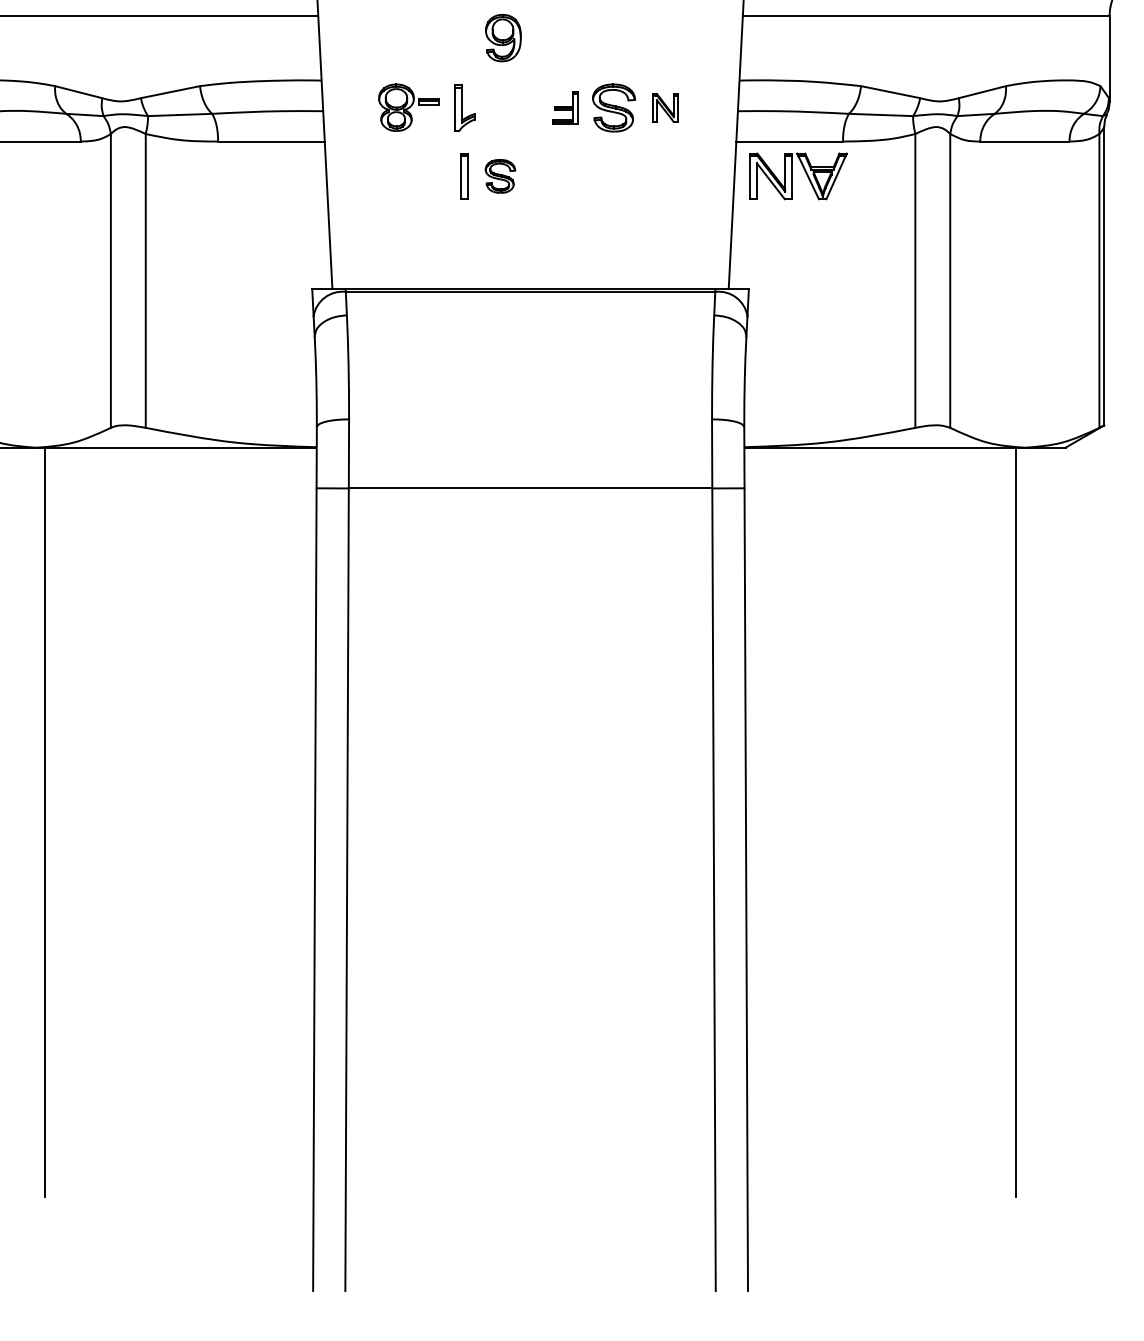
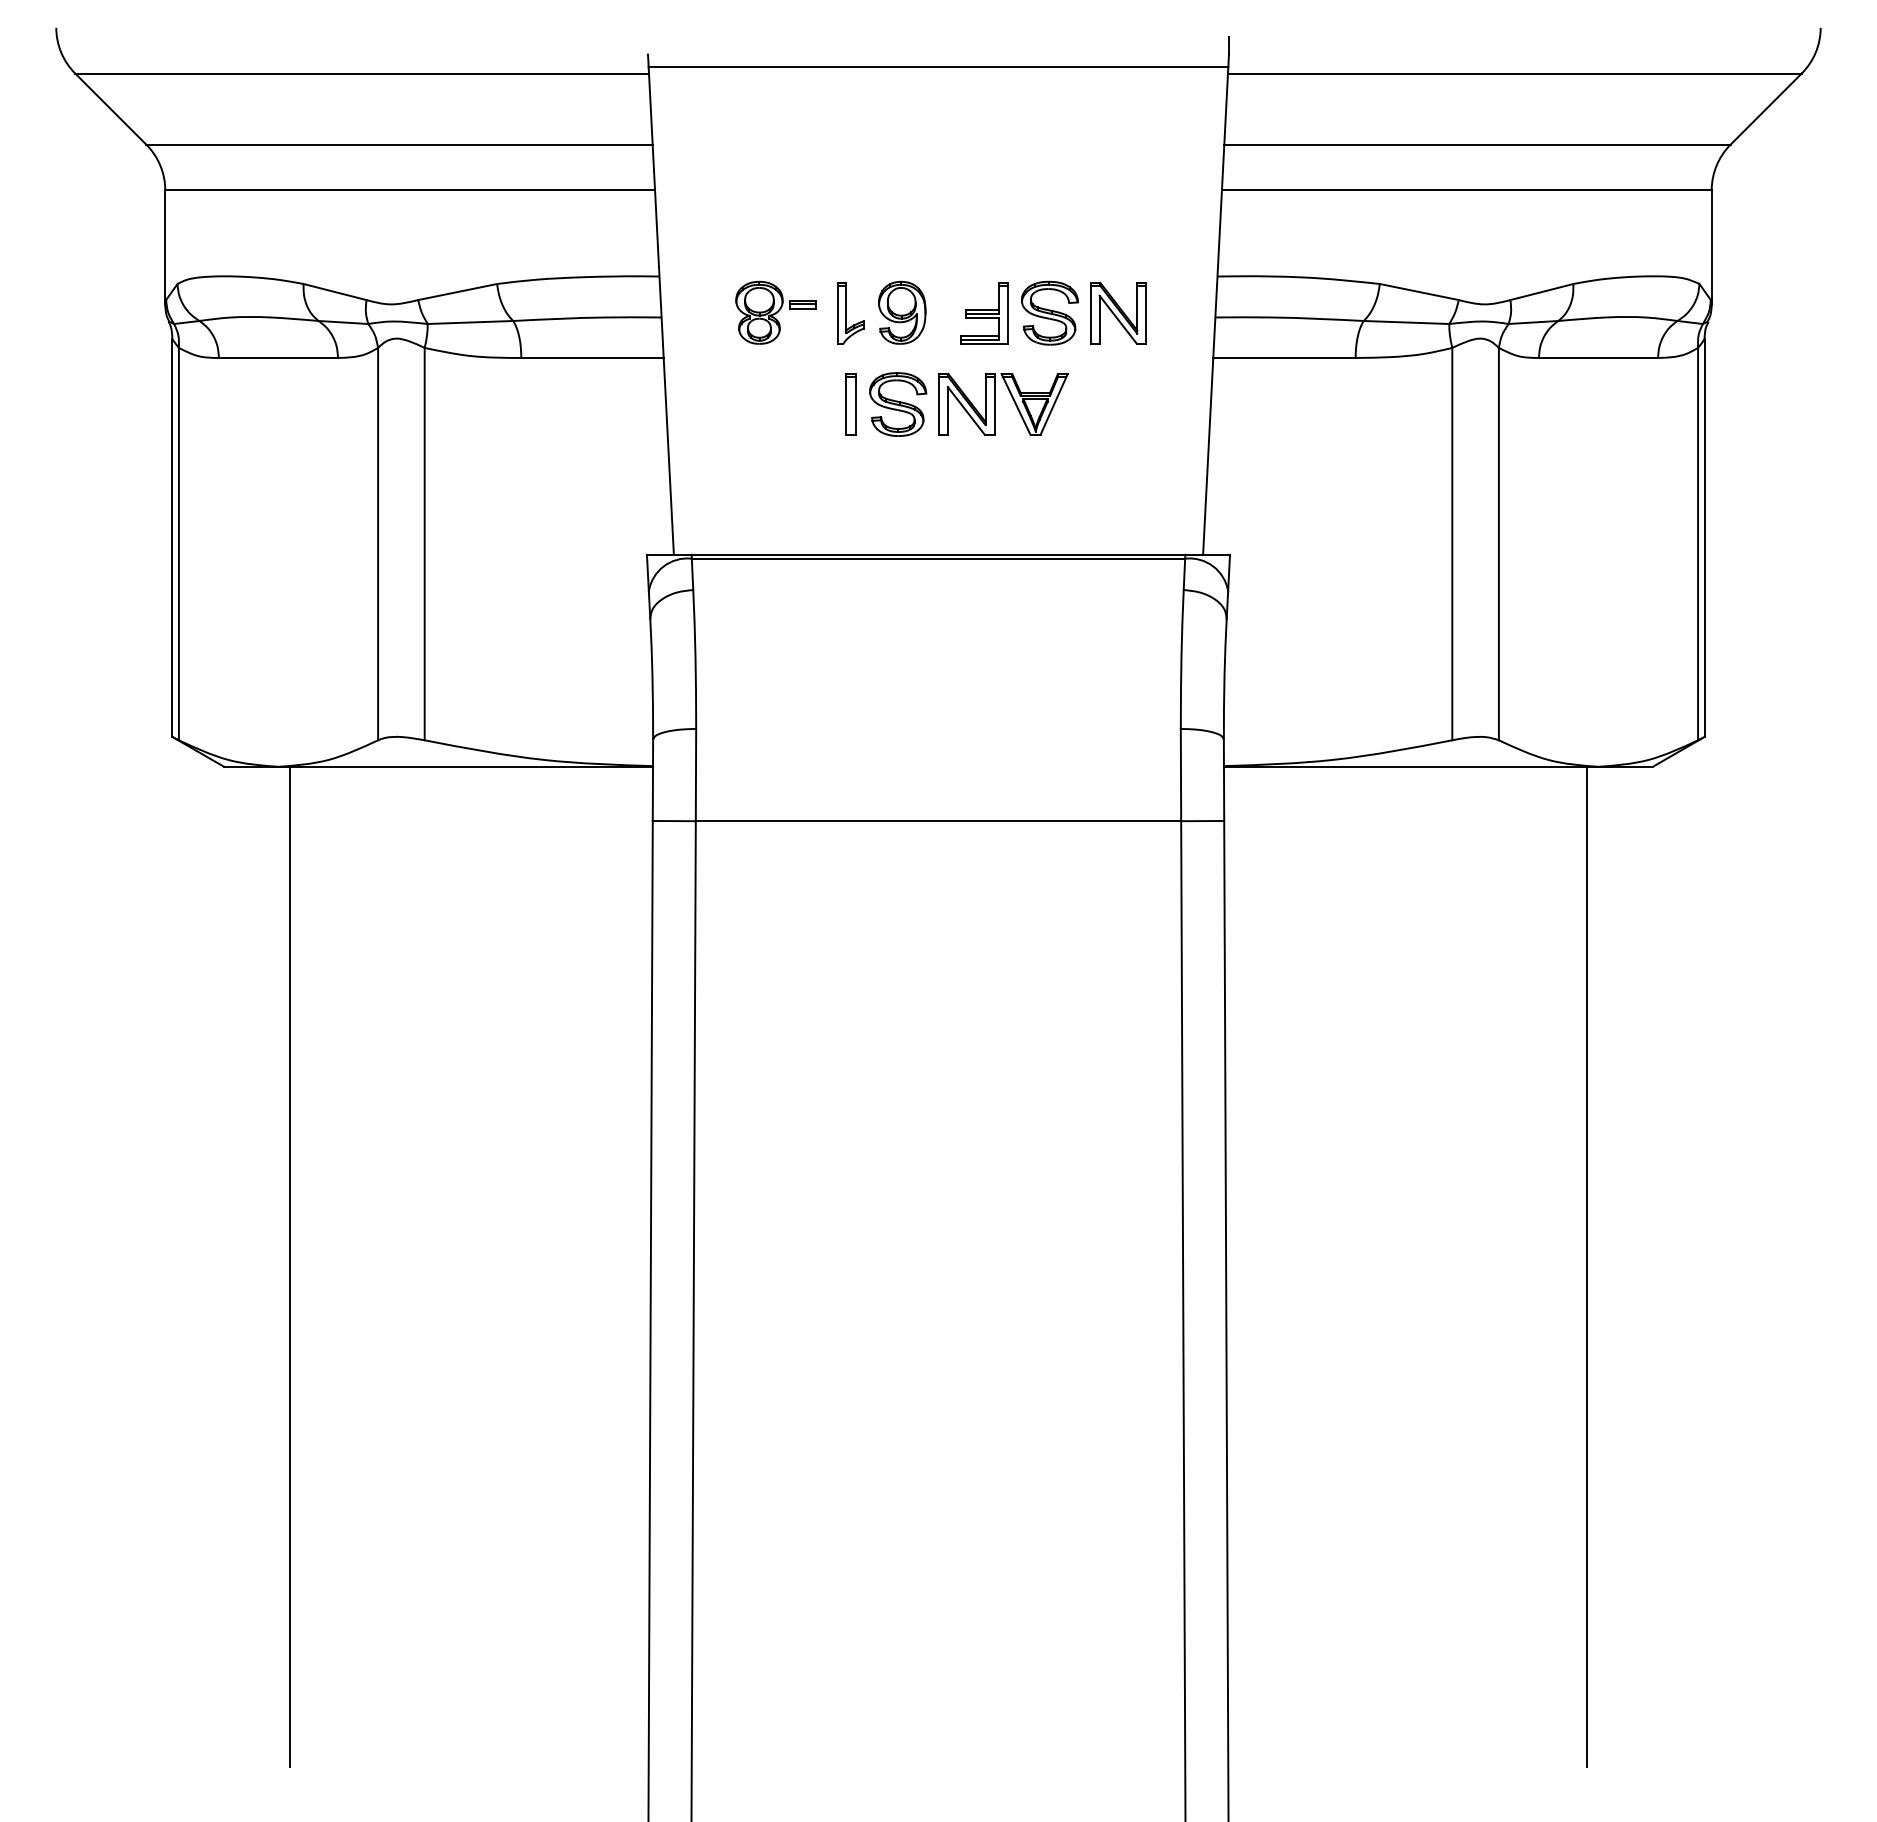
part: (503, 37) -> (902, 312), moved
part: (665, 107) -> (1118, 312), size x1.67
part: (565, 108) -> (984, 313), size x1.43
part: (500, 176) -> (898, 404), size x1.43
part: (792, 176) -> (995, 404), moved

